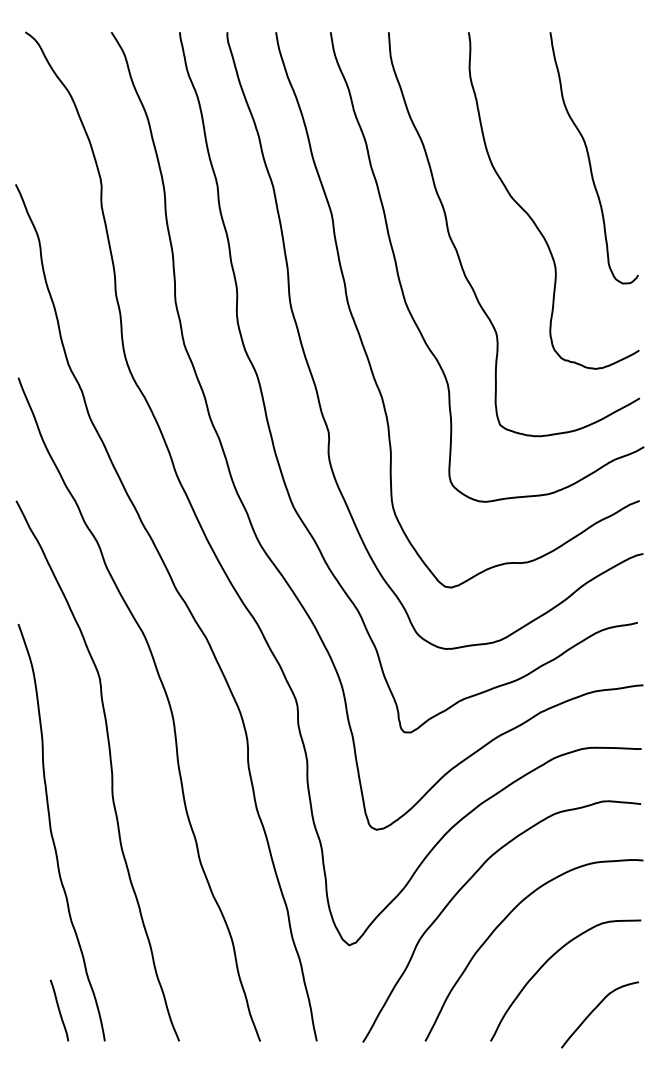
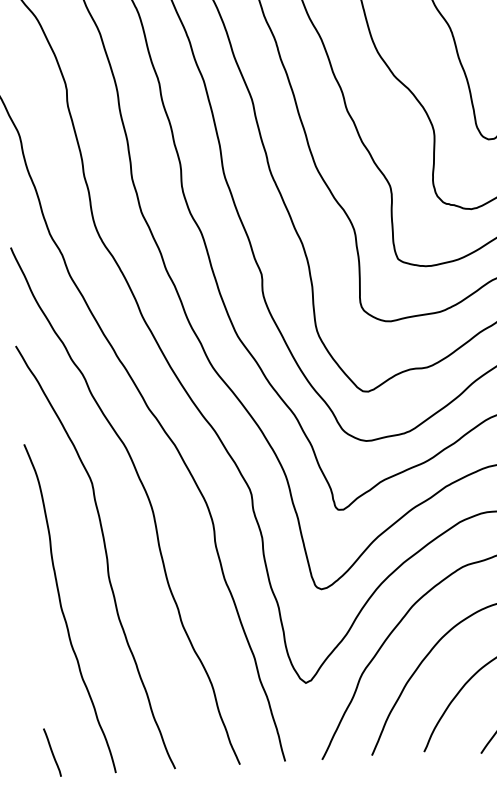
line: (59, 1010) -> (52, 752), moved

